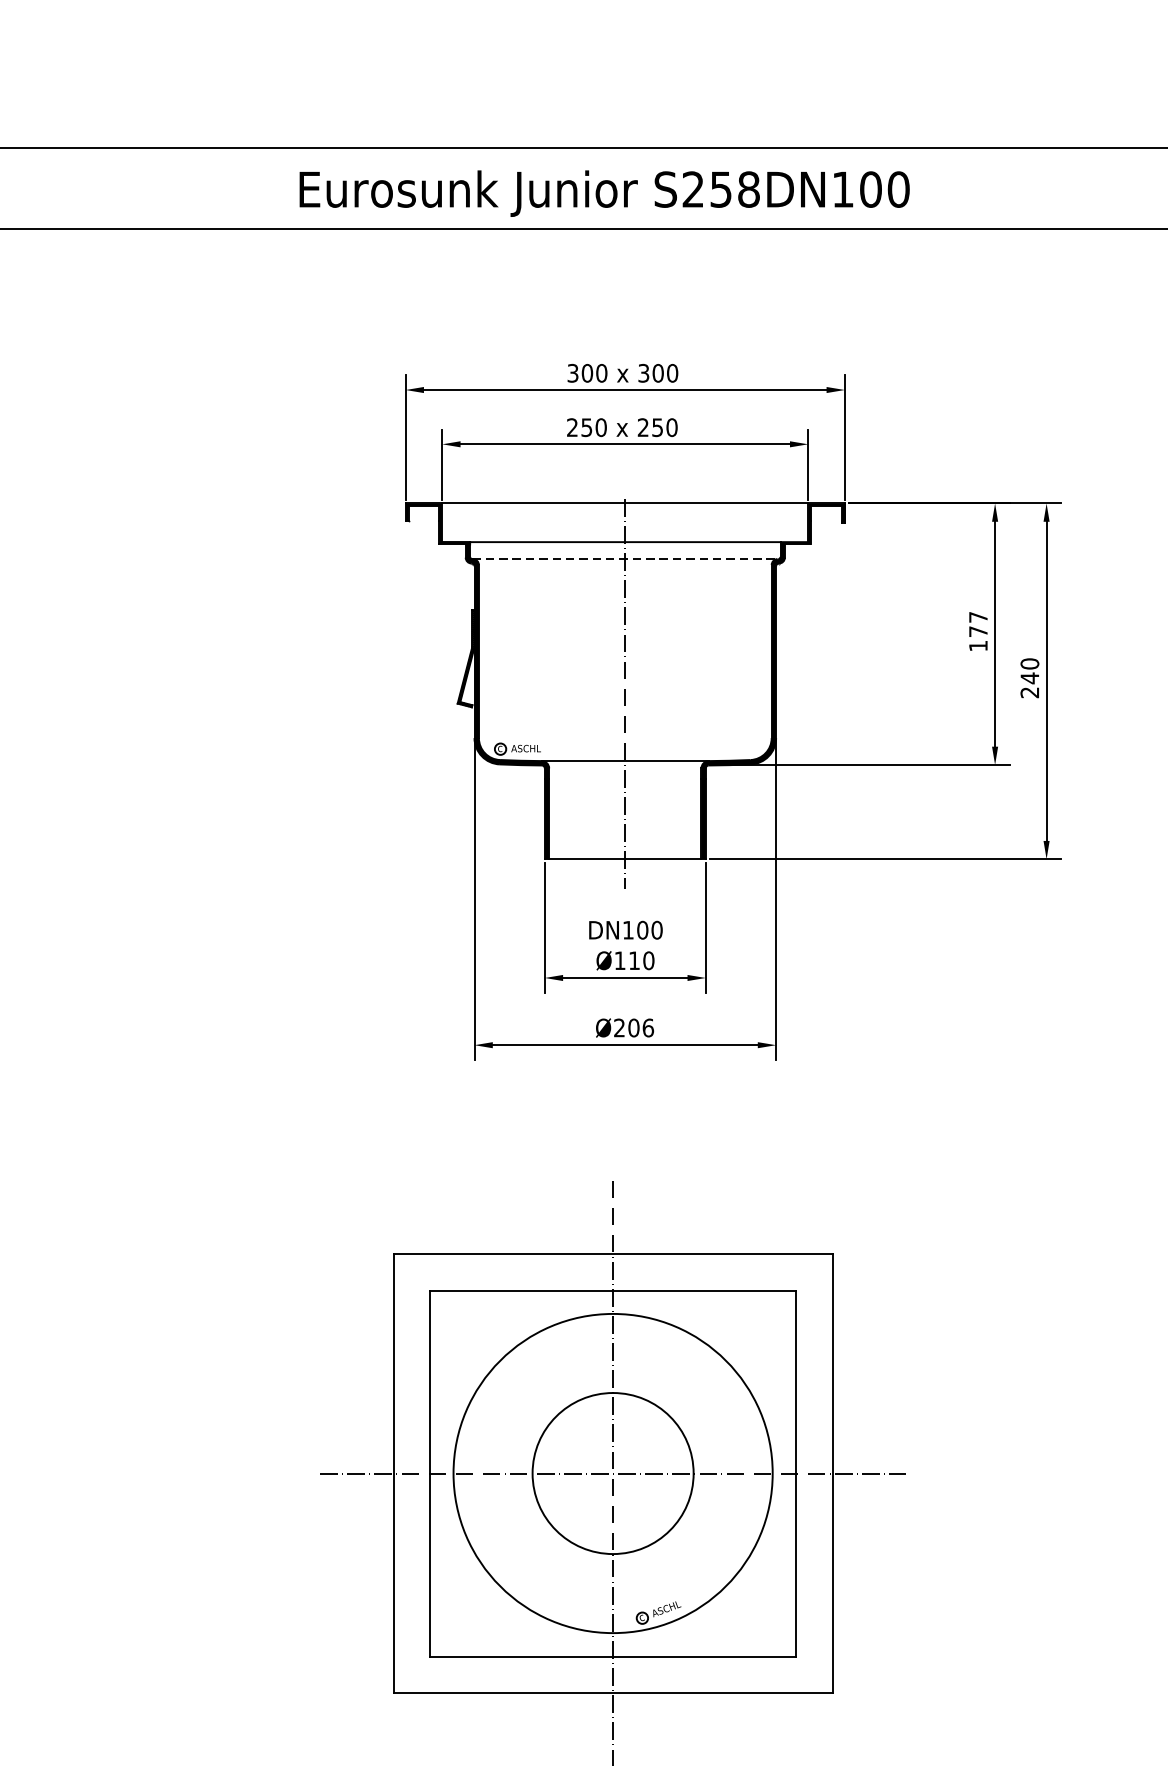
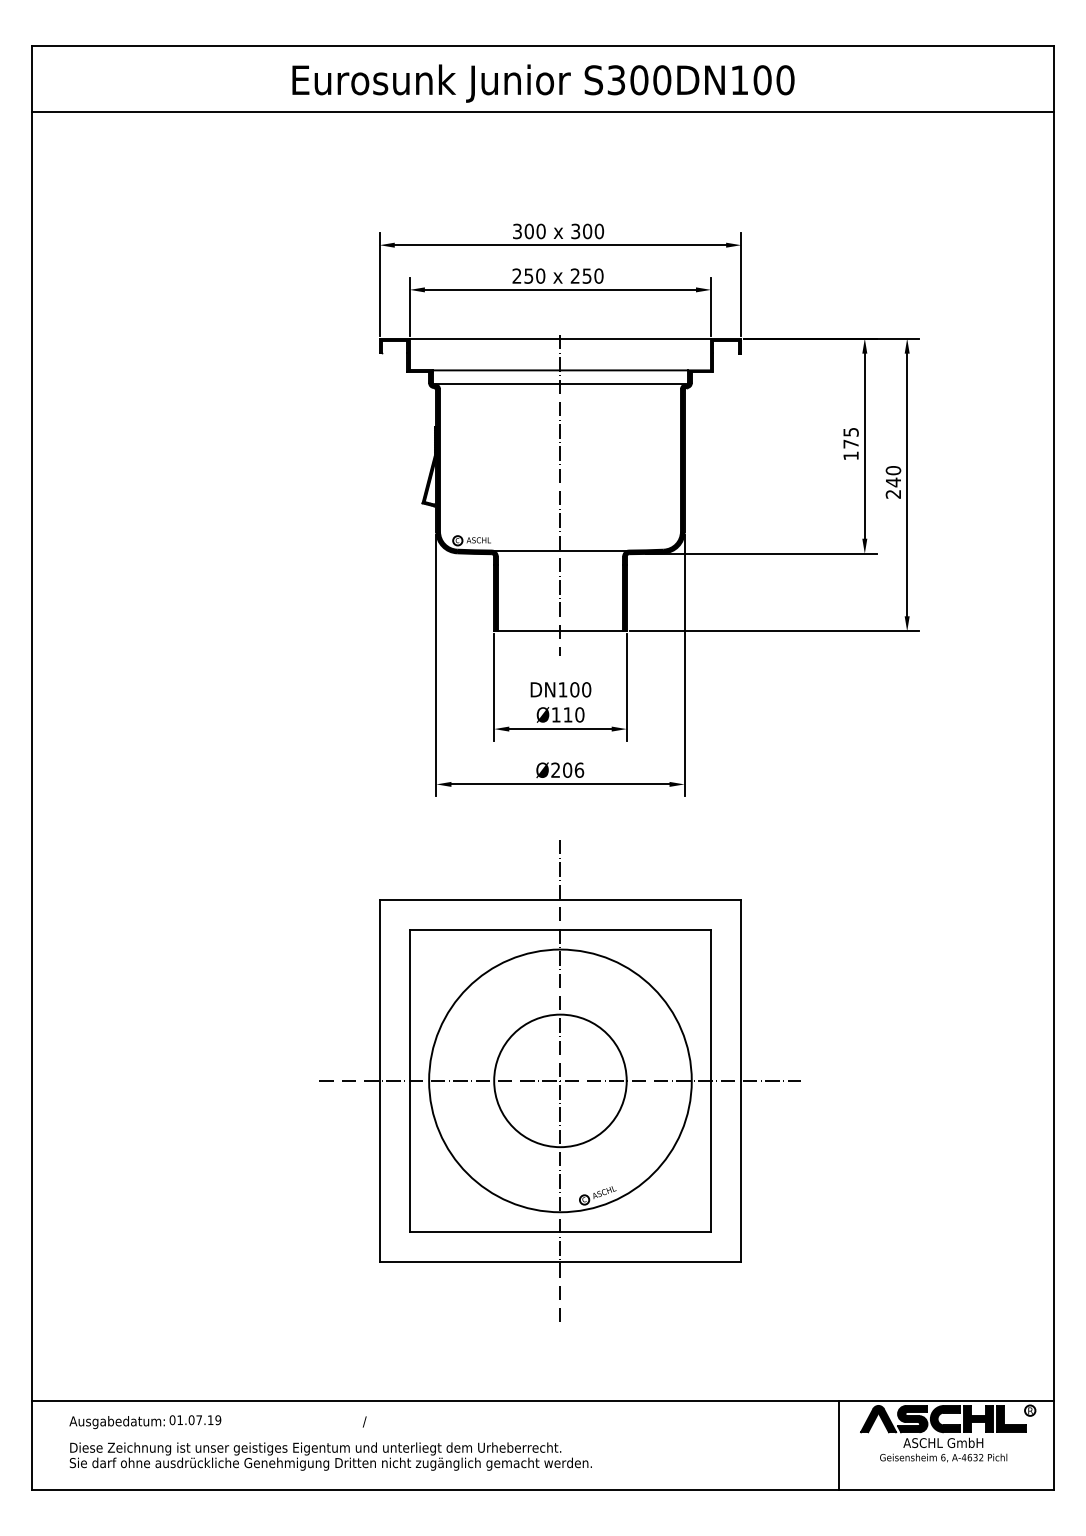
text: (721, 189) -> (639, 80), S258DN100 -> S300DN100
line: (625, 559) -> (560, 384), dashed -> solid
text: (977, 617) -> (850, 432), 177 -> 175
part: (611, 1473) -> (559, 1080), moved

